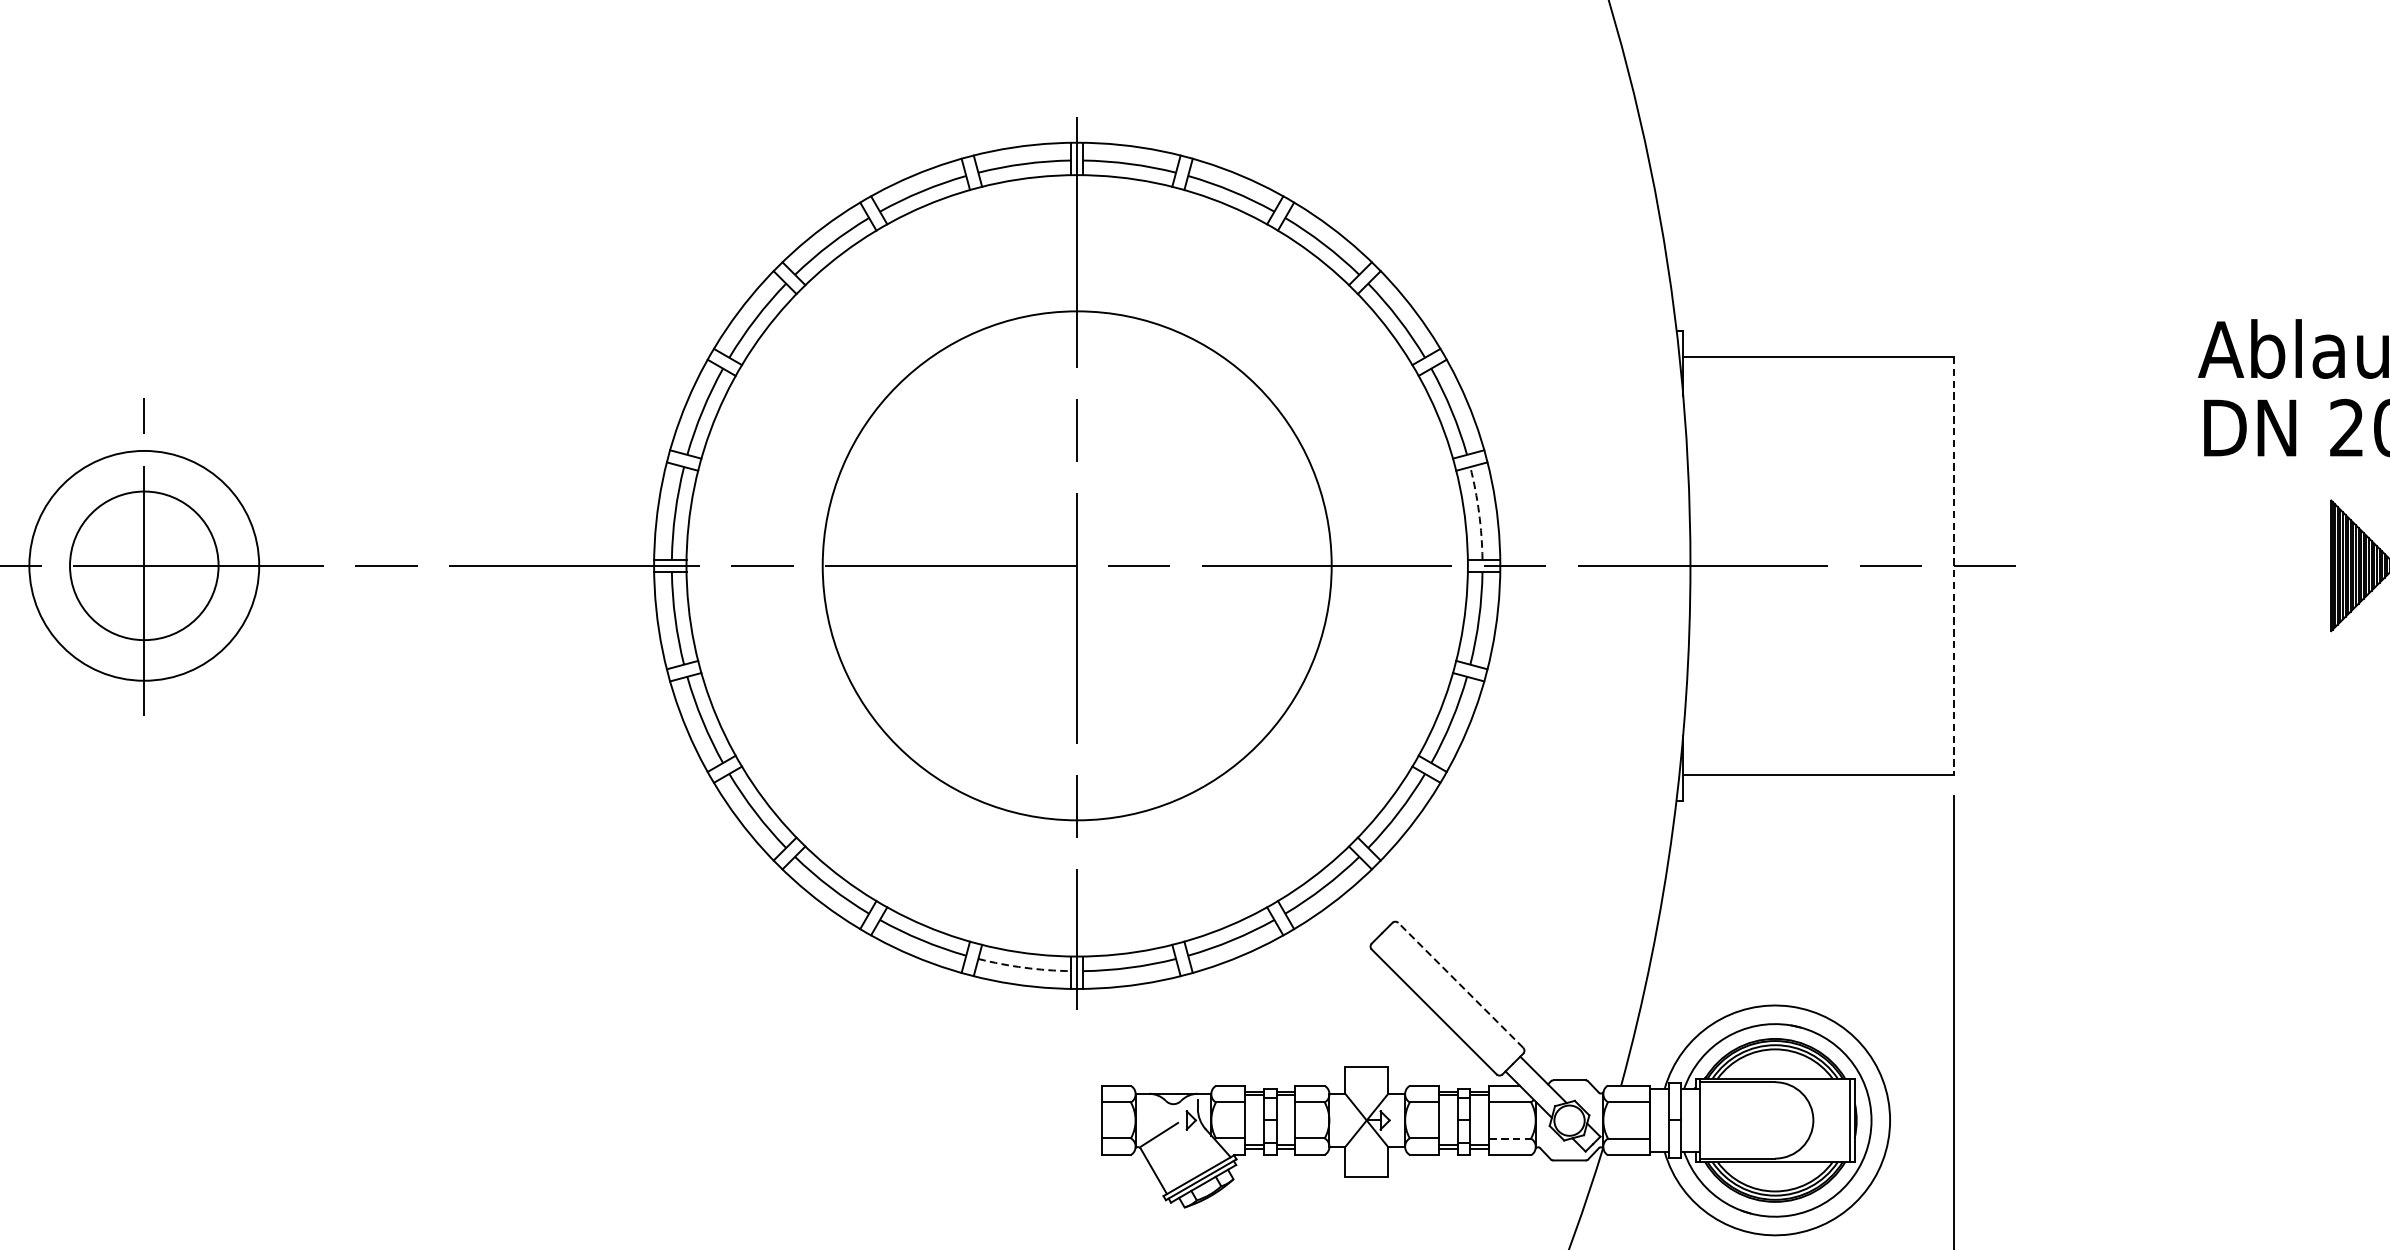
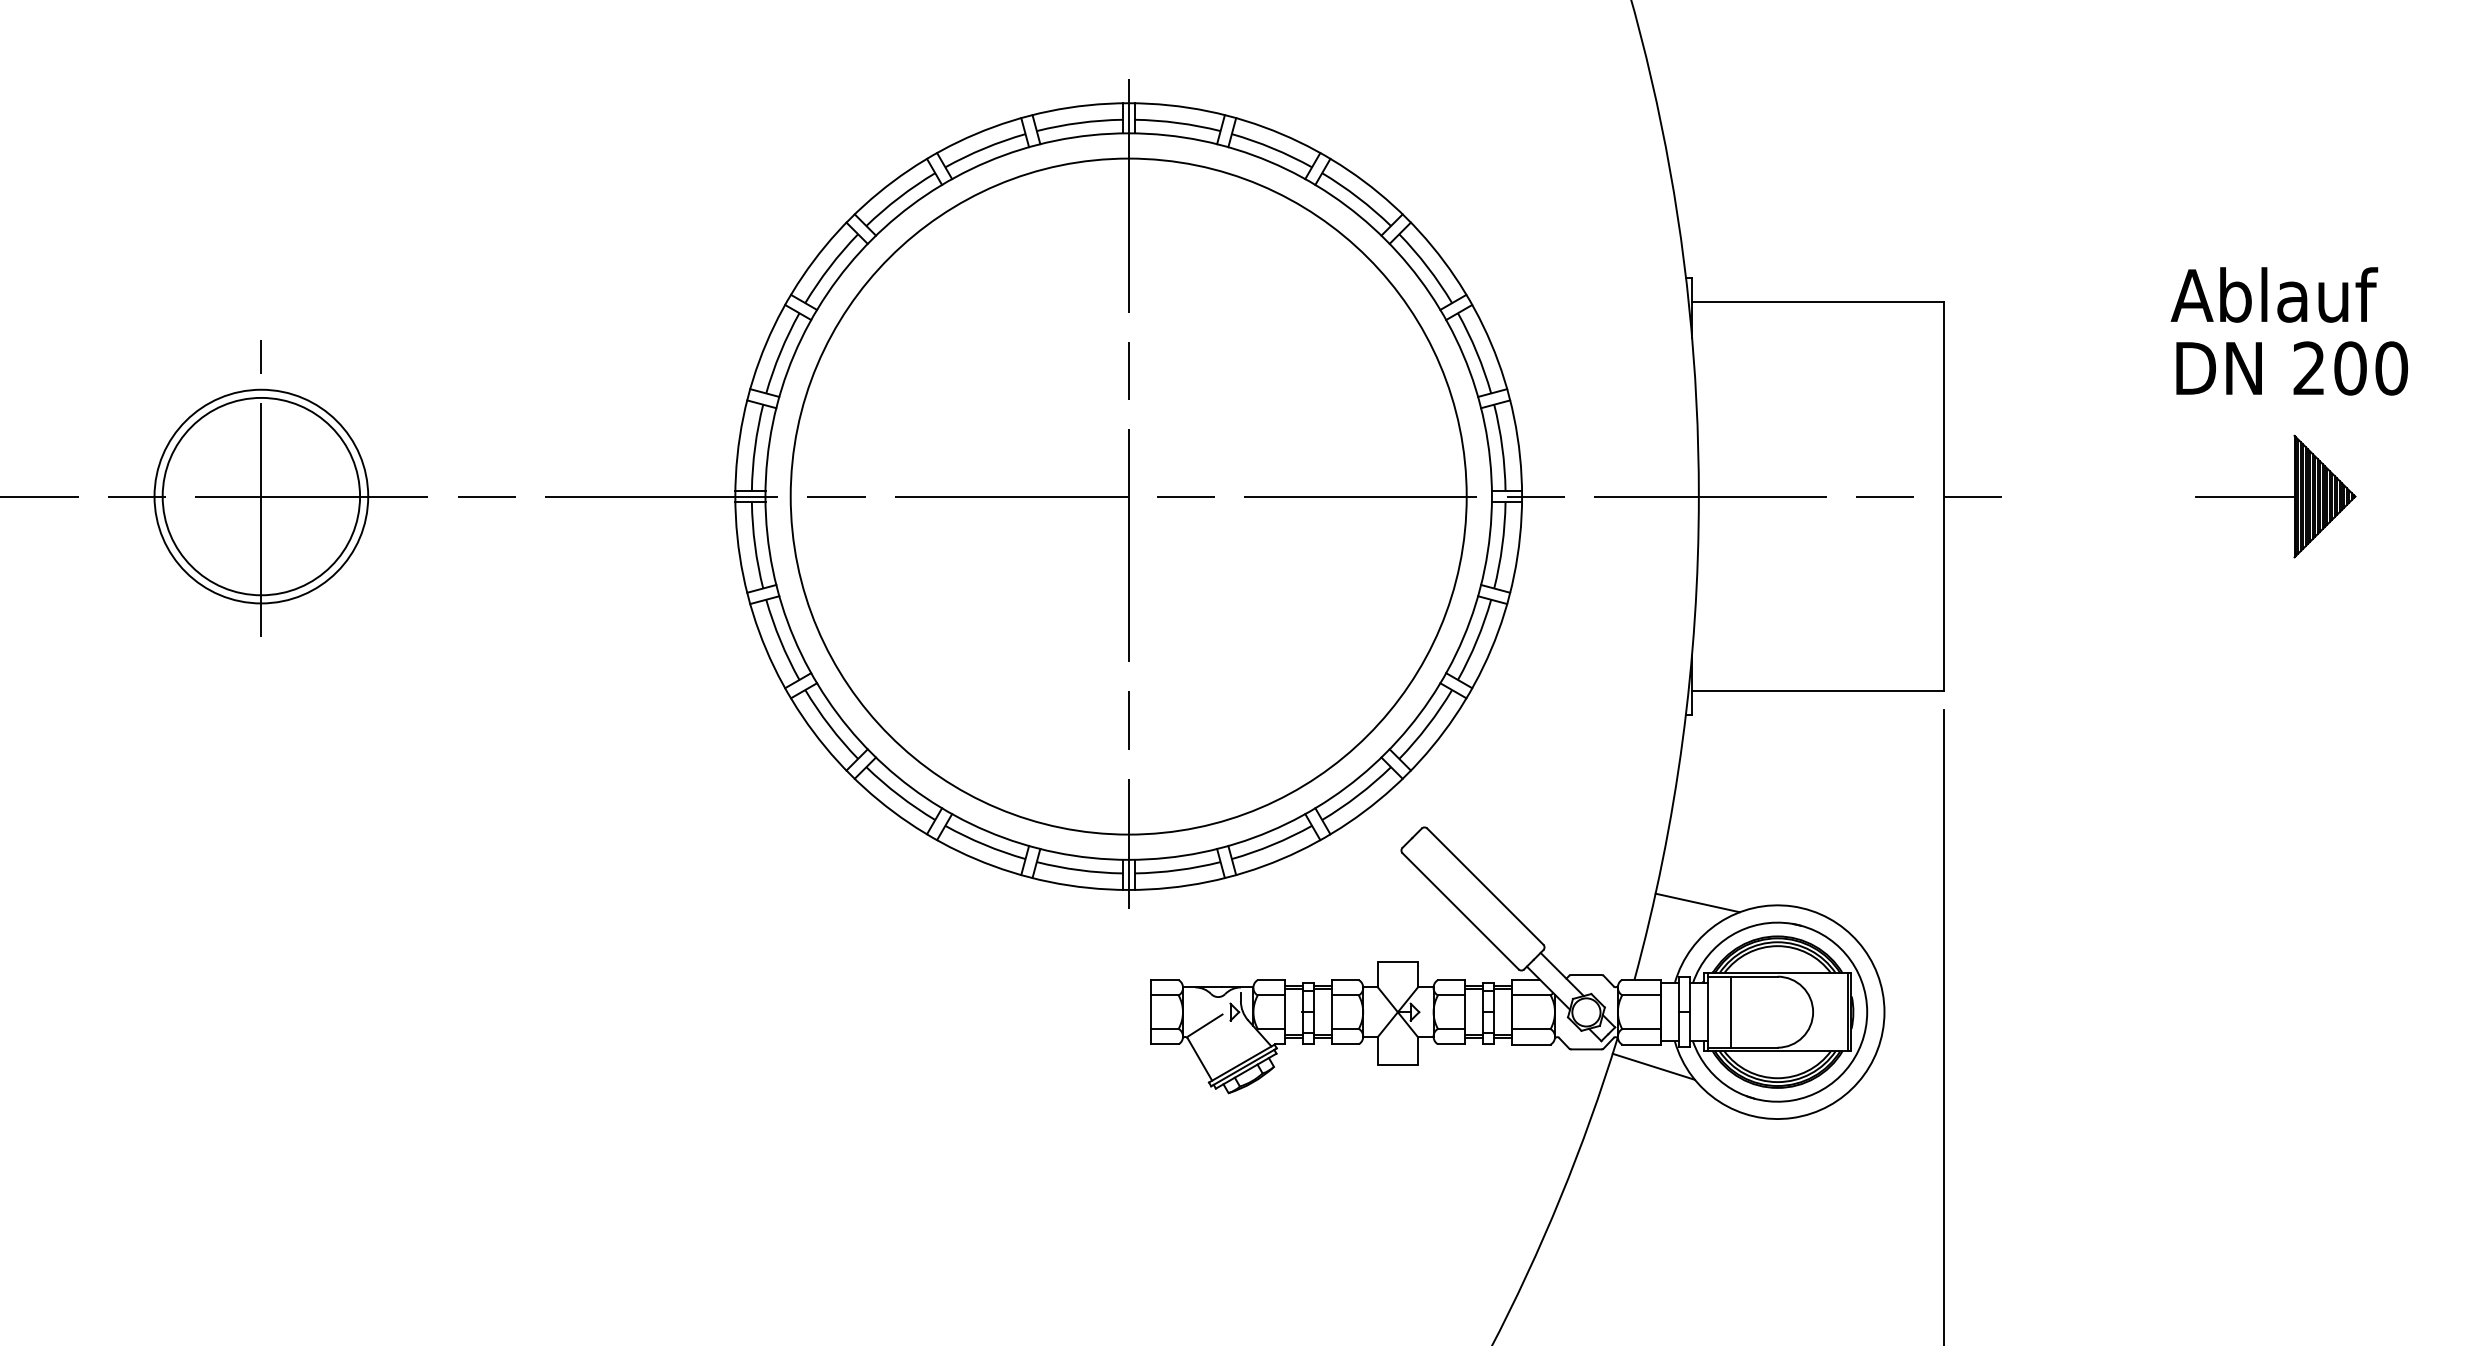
arc: (1479, 513) -> (1502, 447), dashed -> solid
circle: (144, 565) -> (261, 496), size x1.43
circle: (1076, 565) -> (1128, 496), size x1.43
line: (2278, 565) -> (2245, 496), added
line: (1953, 566) -> (1943, 497), dashed -> solid
arc: (1024, 968) -> (1079, 870), dashed -> solid
line: (1460, 985) -> (1485, 886), dashed -> solid
line: (1688, 1002) -> (1697, 902), added
line: (1725, 1119) -> (1731, 1011), added
line: (1510, 1139) -> (1531, 1029), dashed -> solid
line: (1641, 1178) -> (1653, 1066), added

